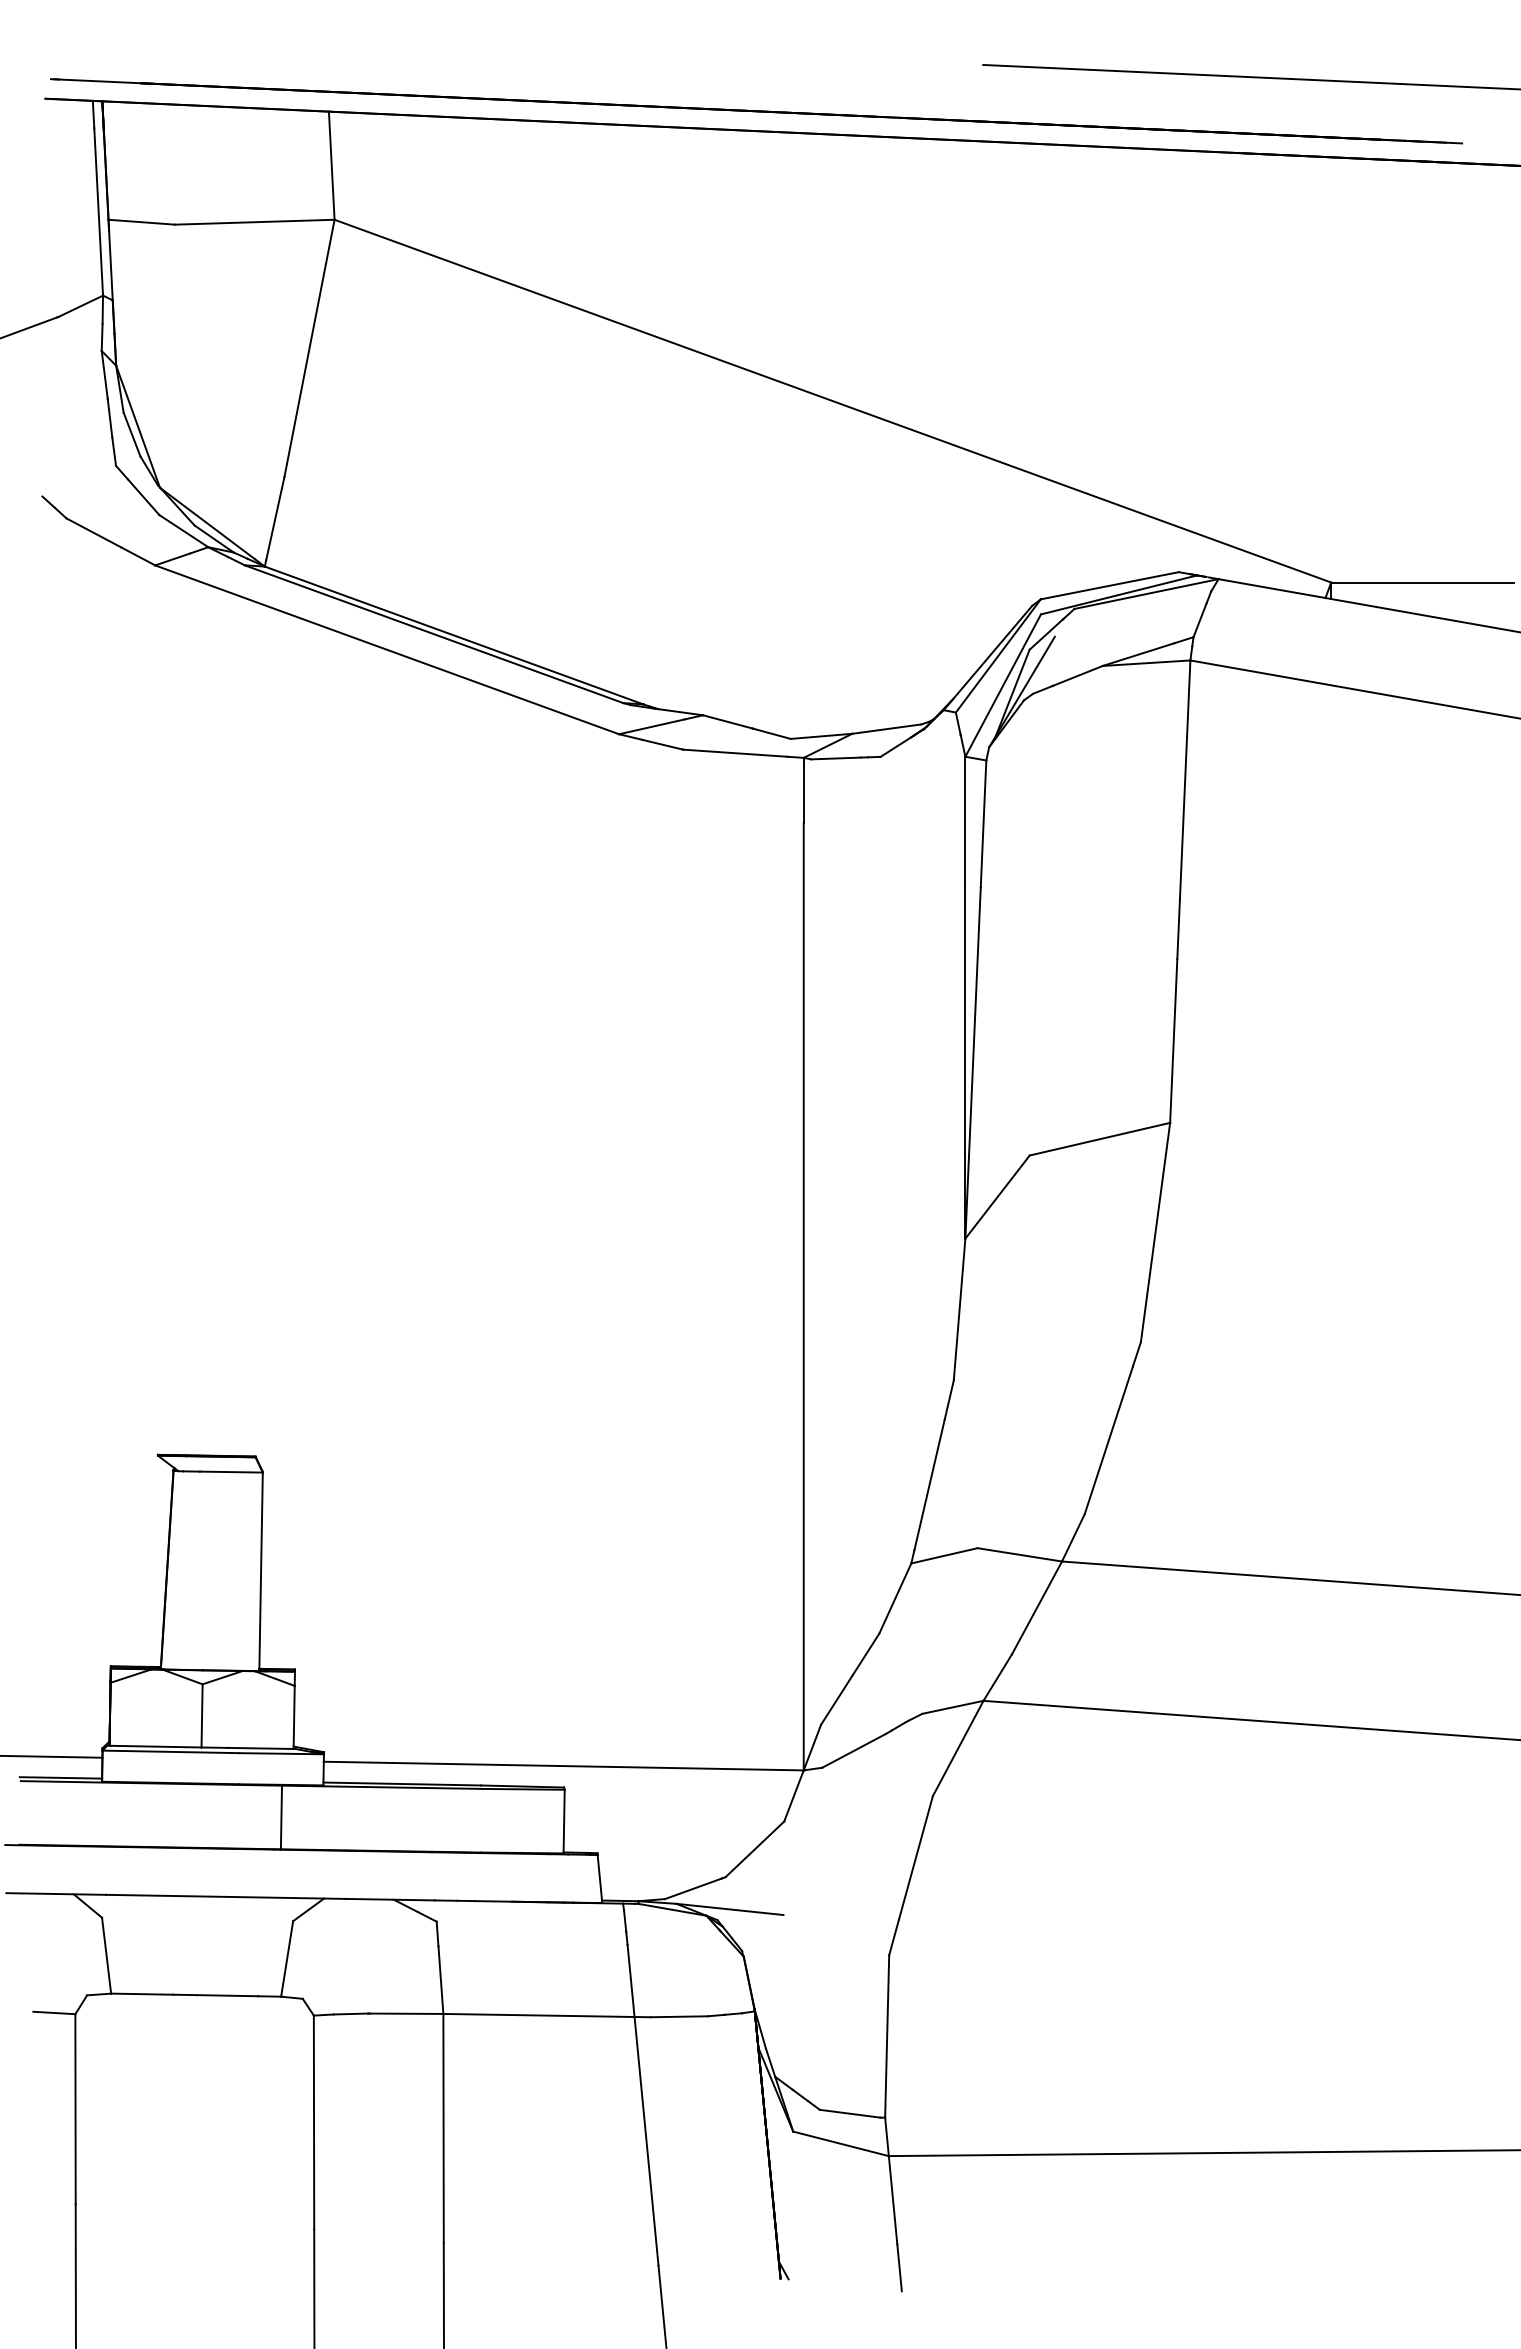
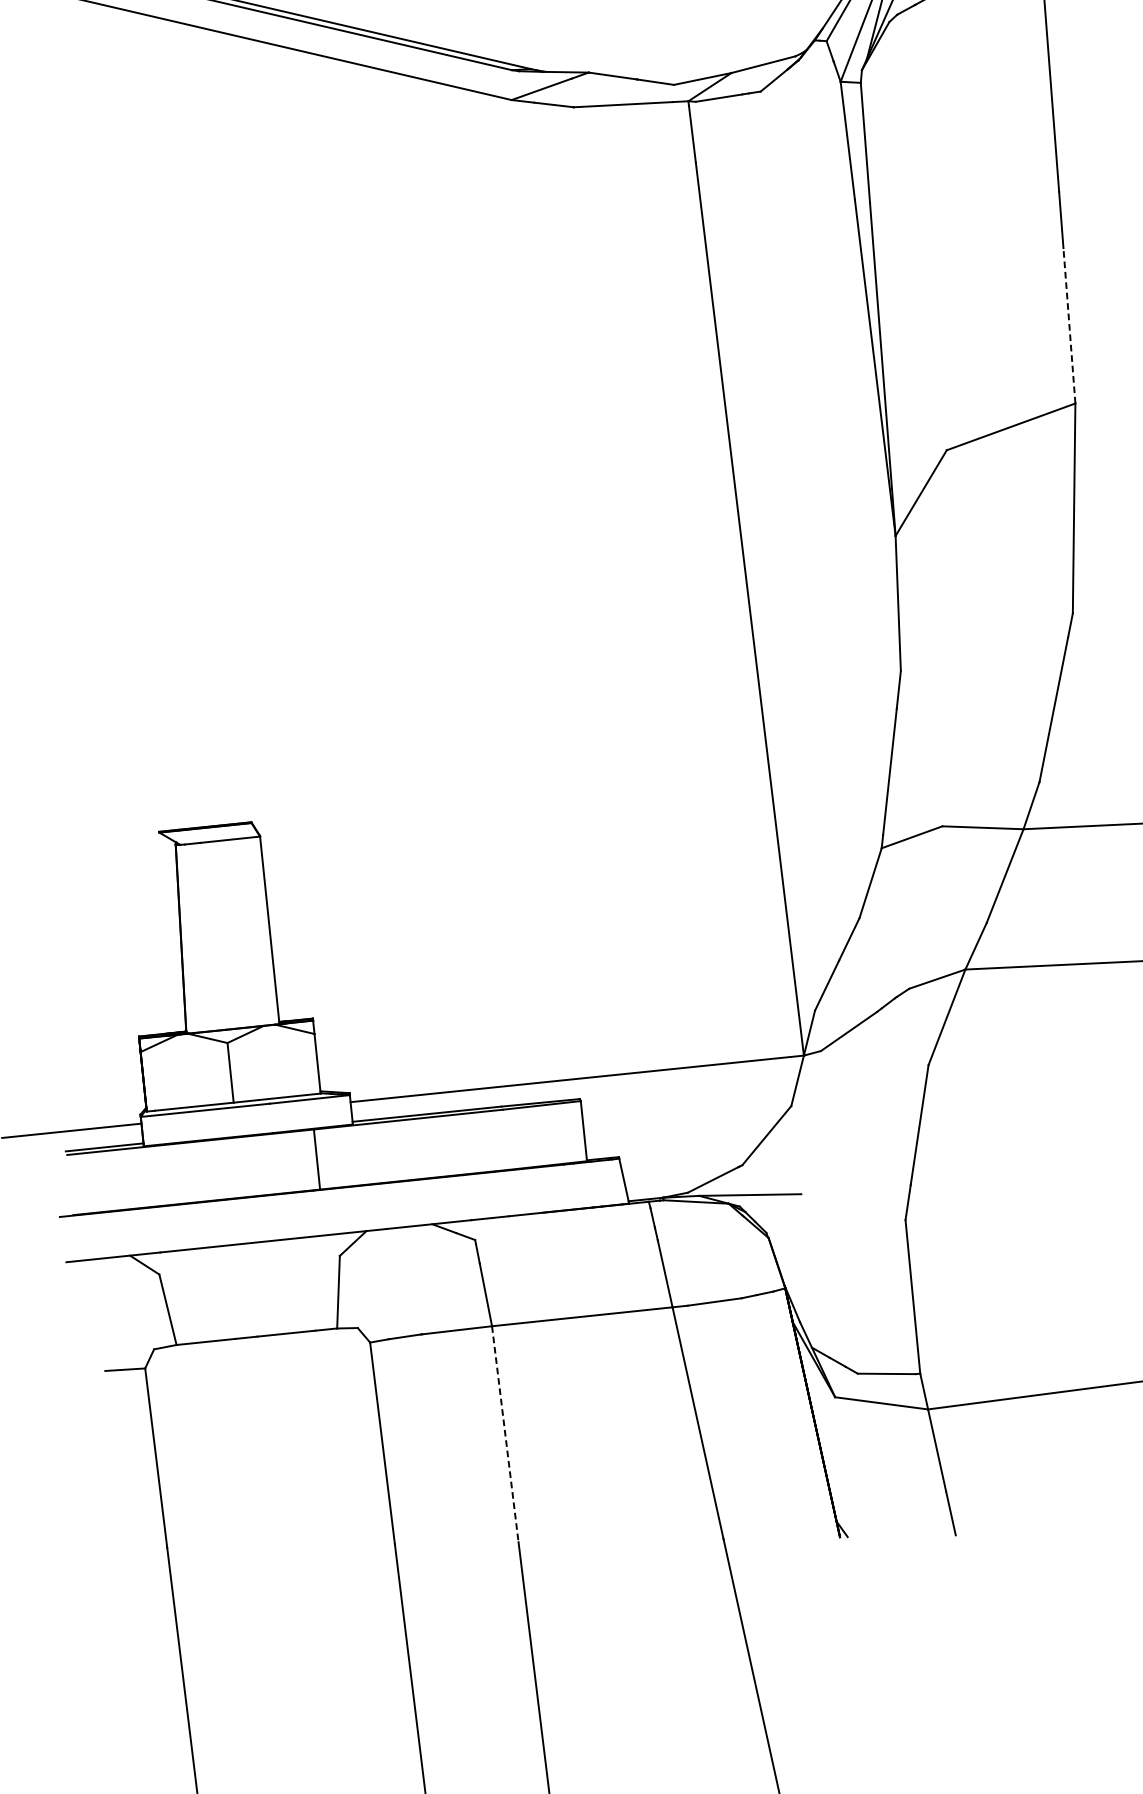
line: (1173, 1040) -> (1069, 325), solid -> dashed
line: (443, 2128) -> (505, 1434), solid -> dashed

